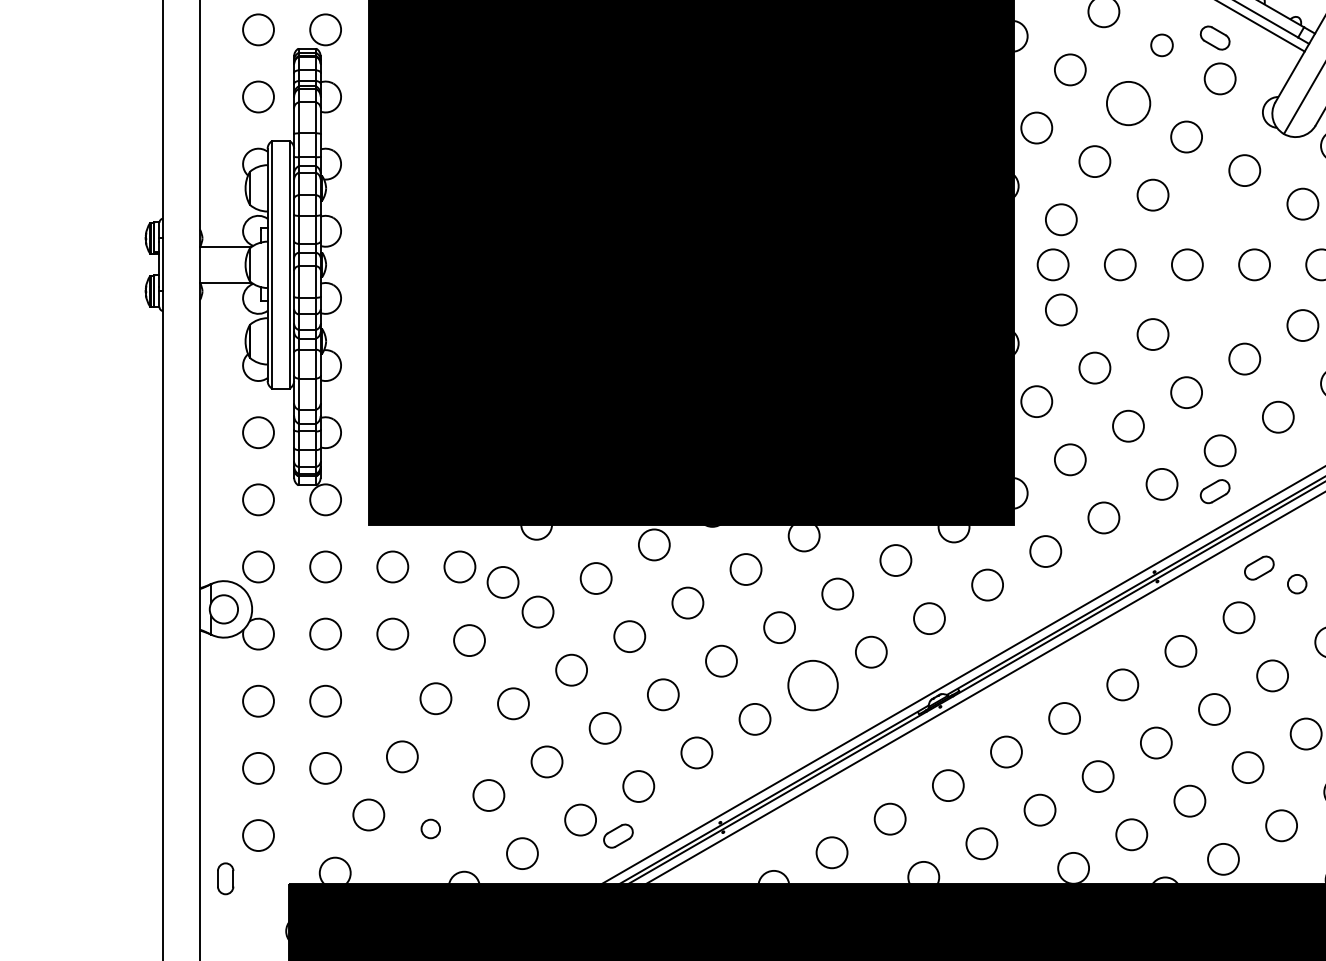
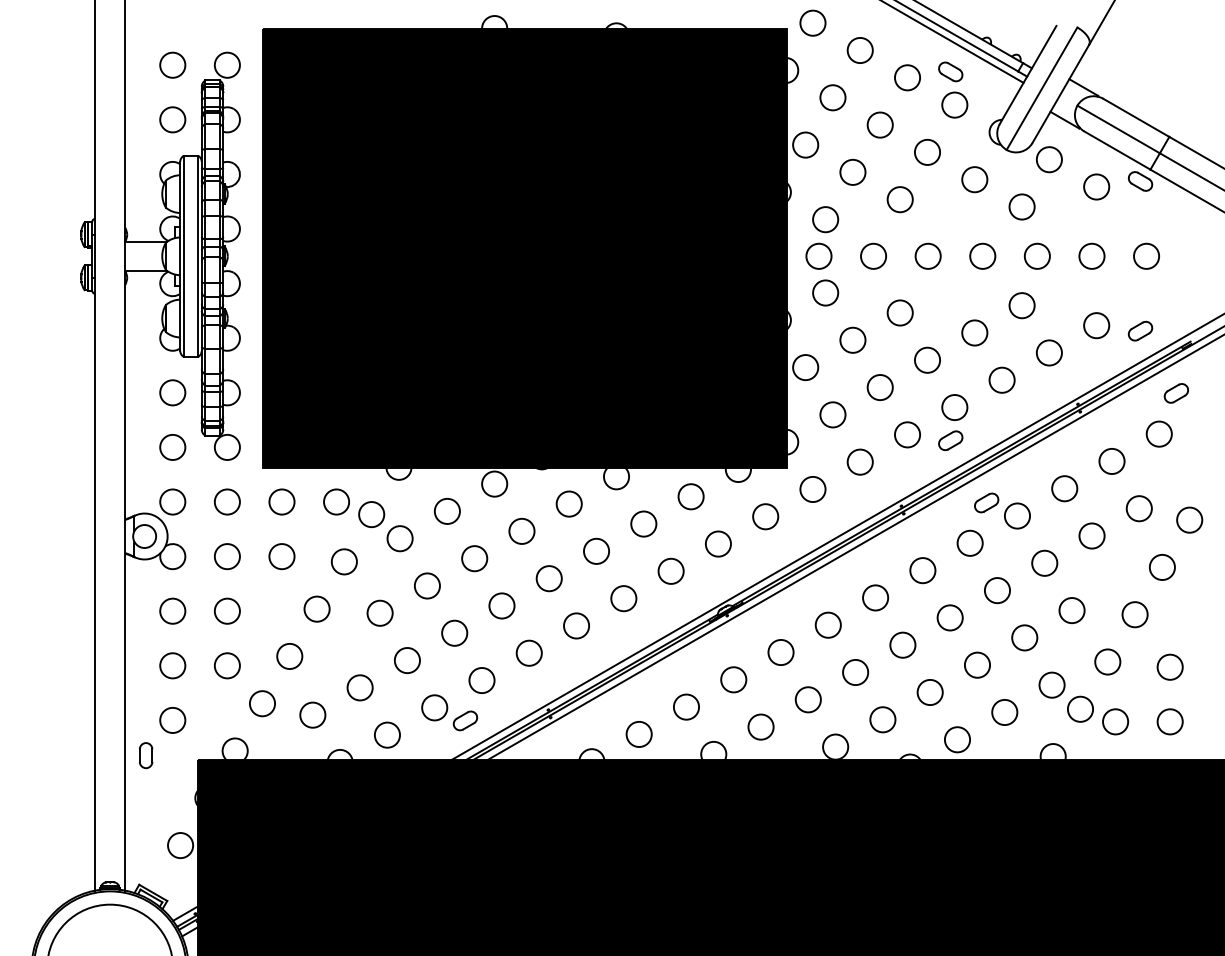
circle: (1161, 44) -> (907, 77), size x1.43
circle: (1127, 102) -> (879, 124), size x0.71
circle: (1297, 583) -> (1017, 515), size x1.67
circle: (812, 685) -> (623, 598), size x0.62
circle: (430, 828) -> (312, 714), size x1.67

